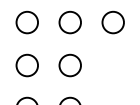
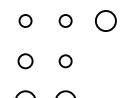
circle: (27, 22) -> (25, 20), size x0.6
circle: (70, 22) -> (65, 20), size x0.6
circle: (27, 65) -> (25, 61), size x0.7
circle: (70, 65) -> (65, 61), size x0.6

